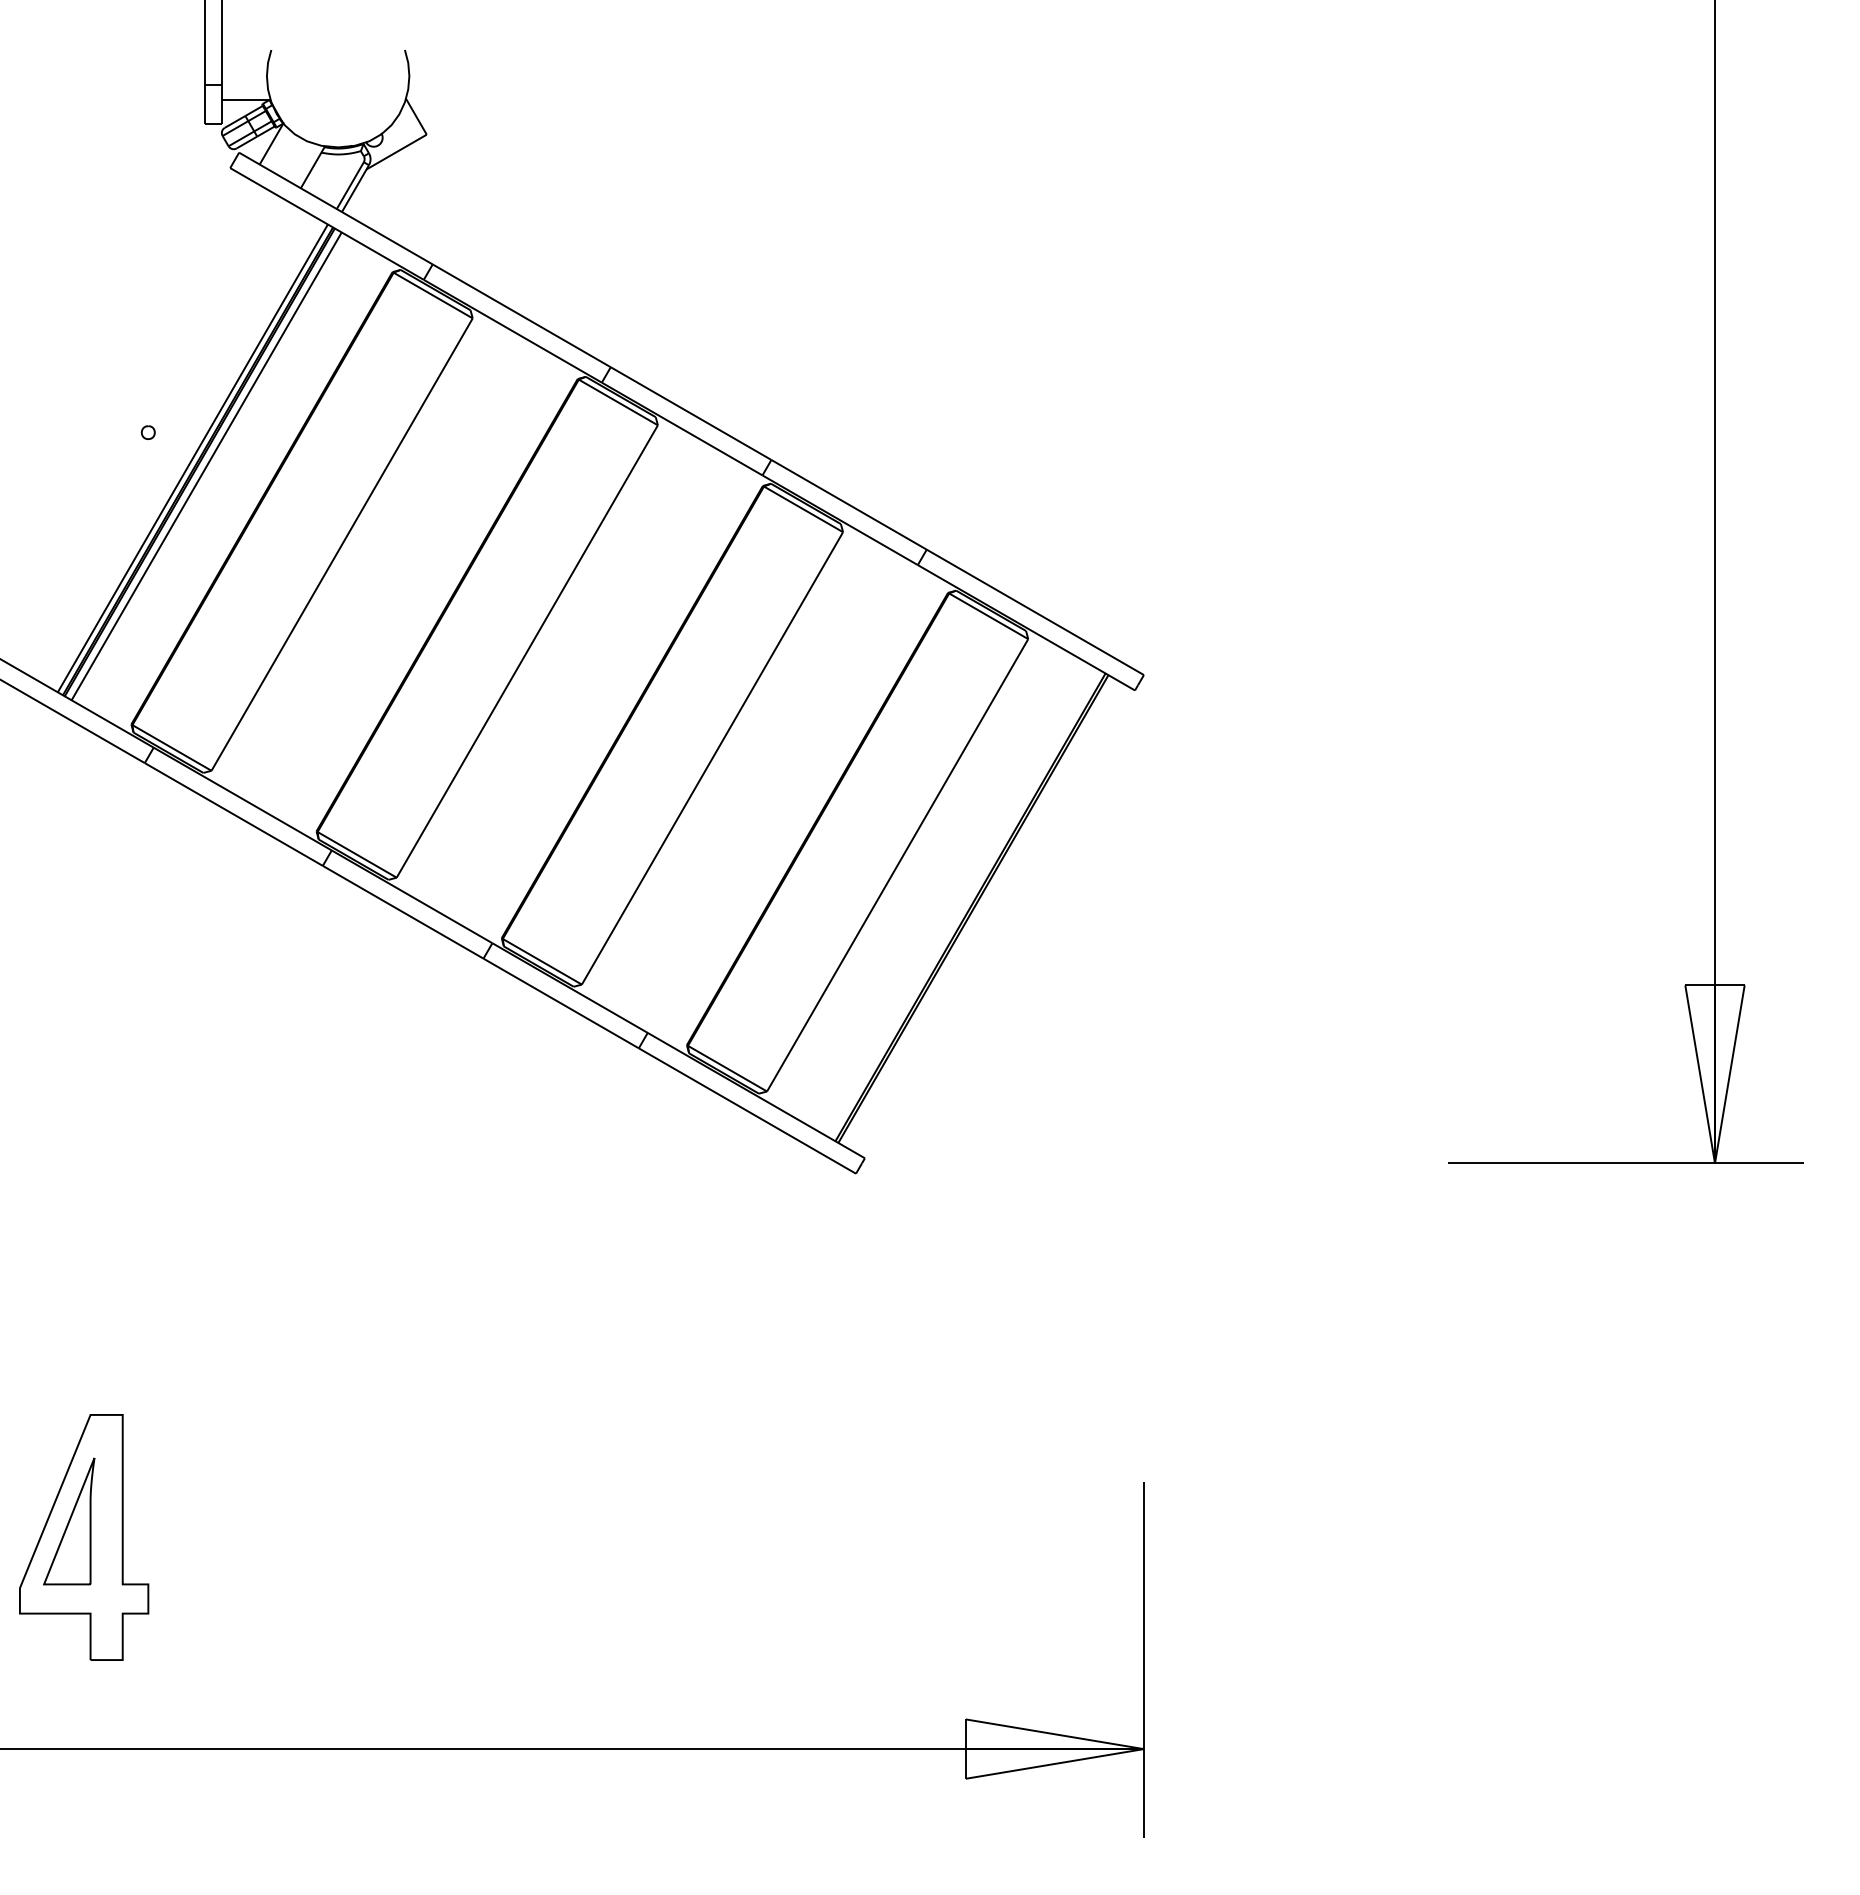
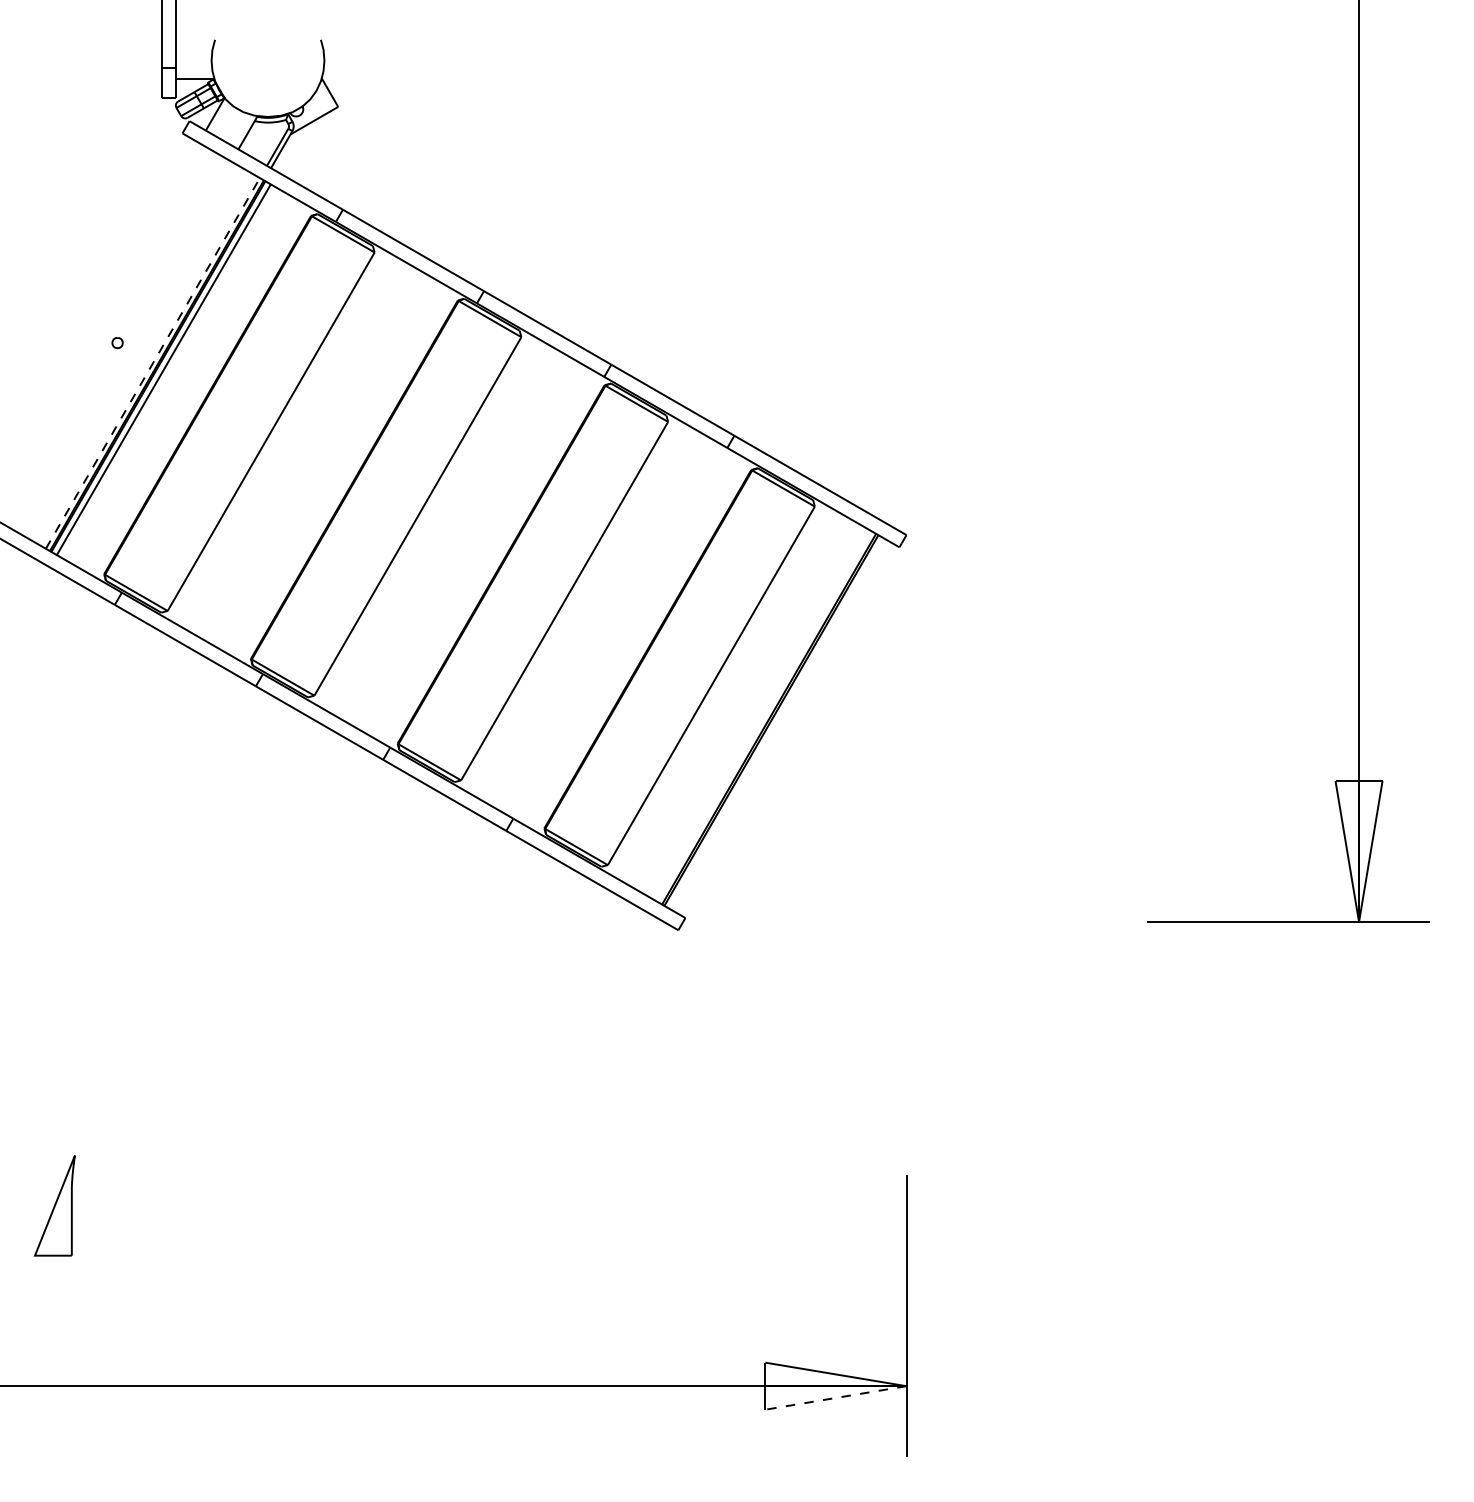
line: (193, 457) -> (153, 362), solid -> dashed
part: (84, 1537) -> (67, 1218), removed
line: (1054, 1764) -> (835, 1398), solid -> dashed

